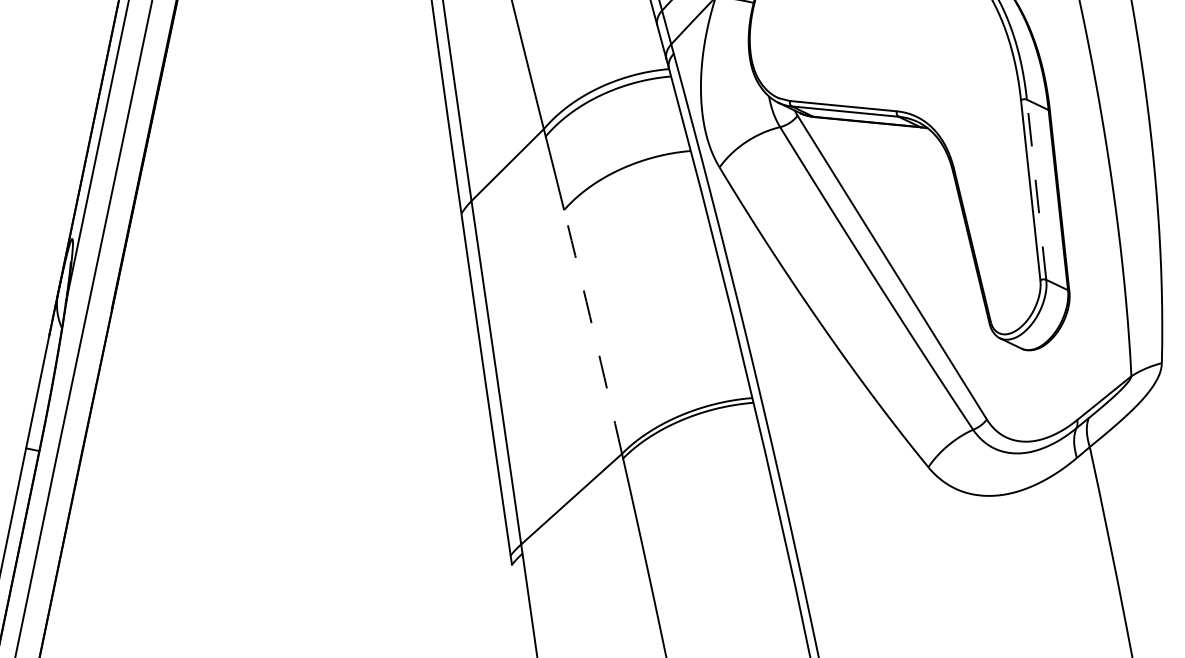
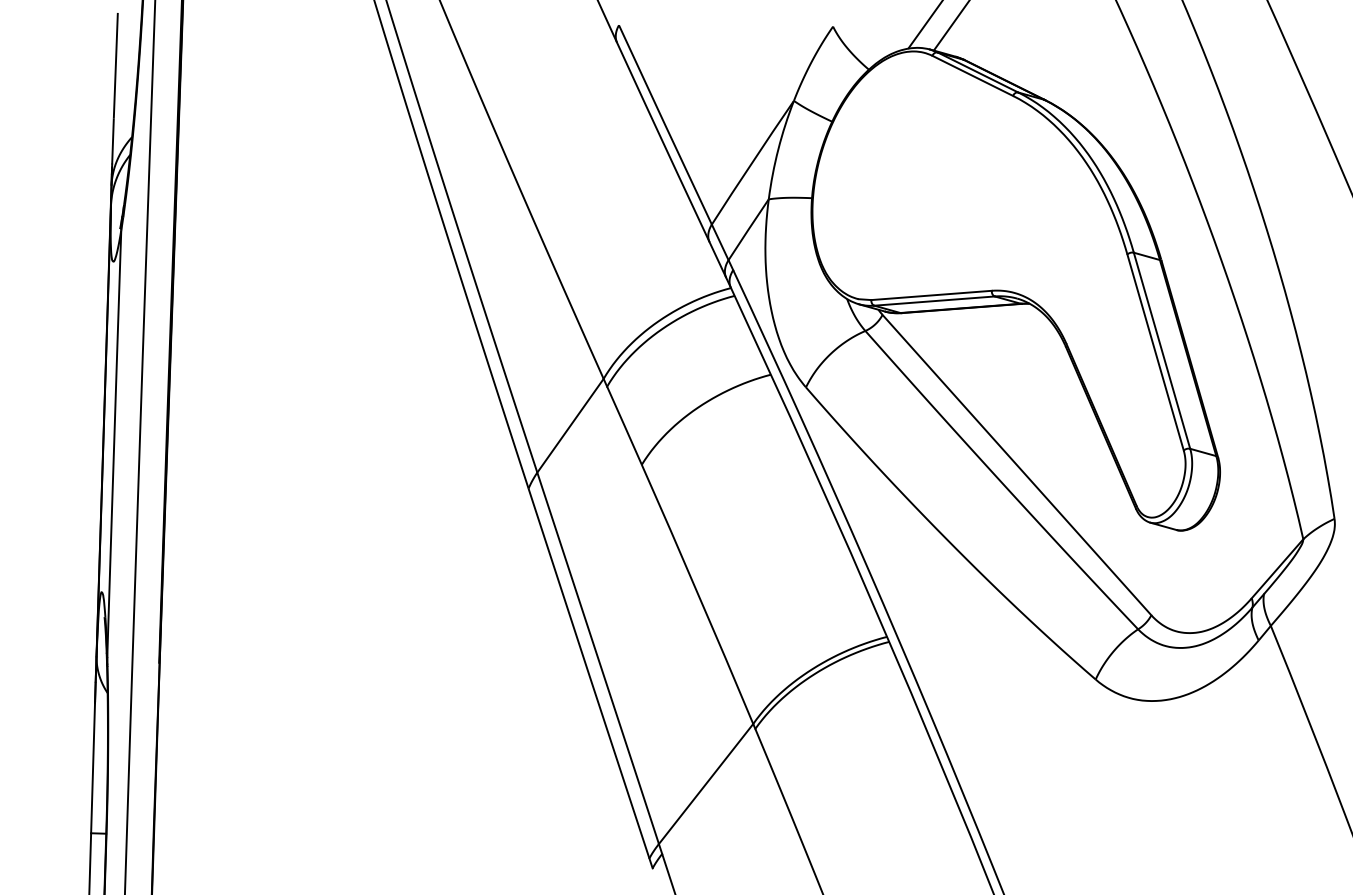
line: (1036, 189) -> (1161, 350), dashed -> solid
arc: (593, 332) -> (698, 594), dashed -> solid

